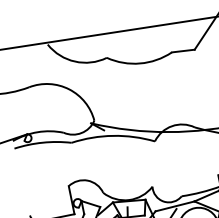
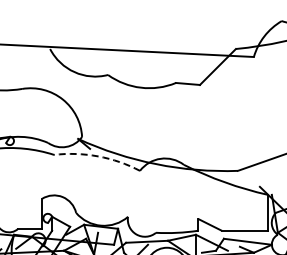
arc: (113, 135) -> (98, 156), solid -> dashed

